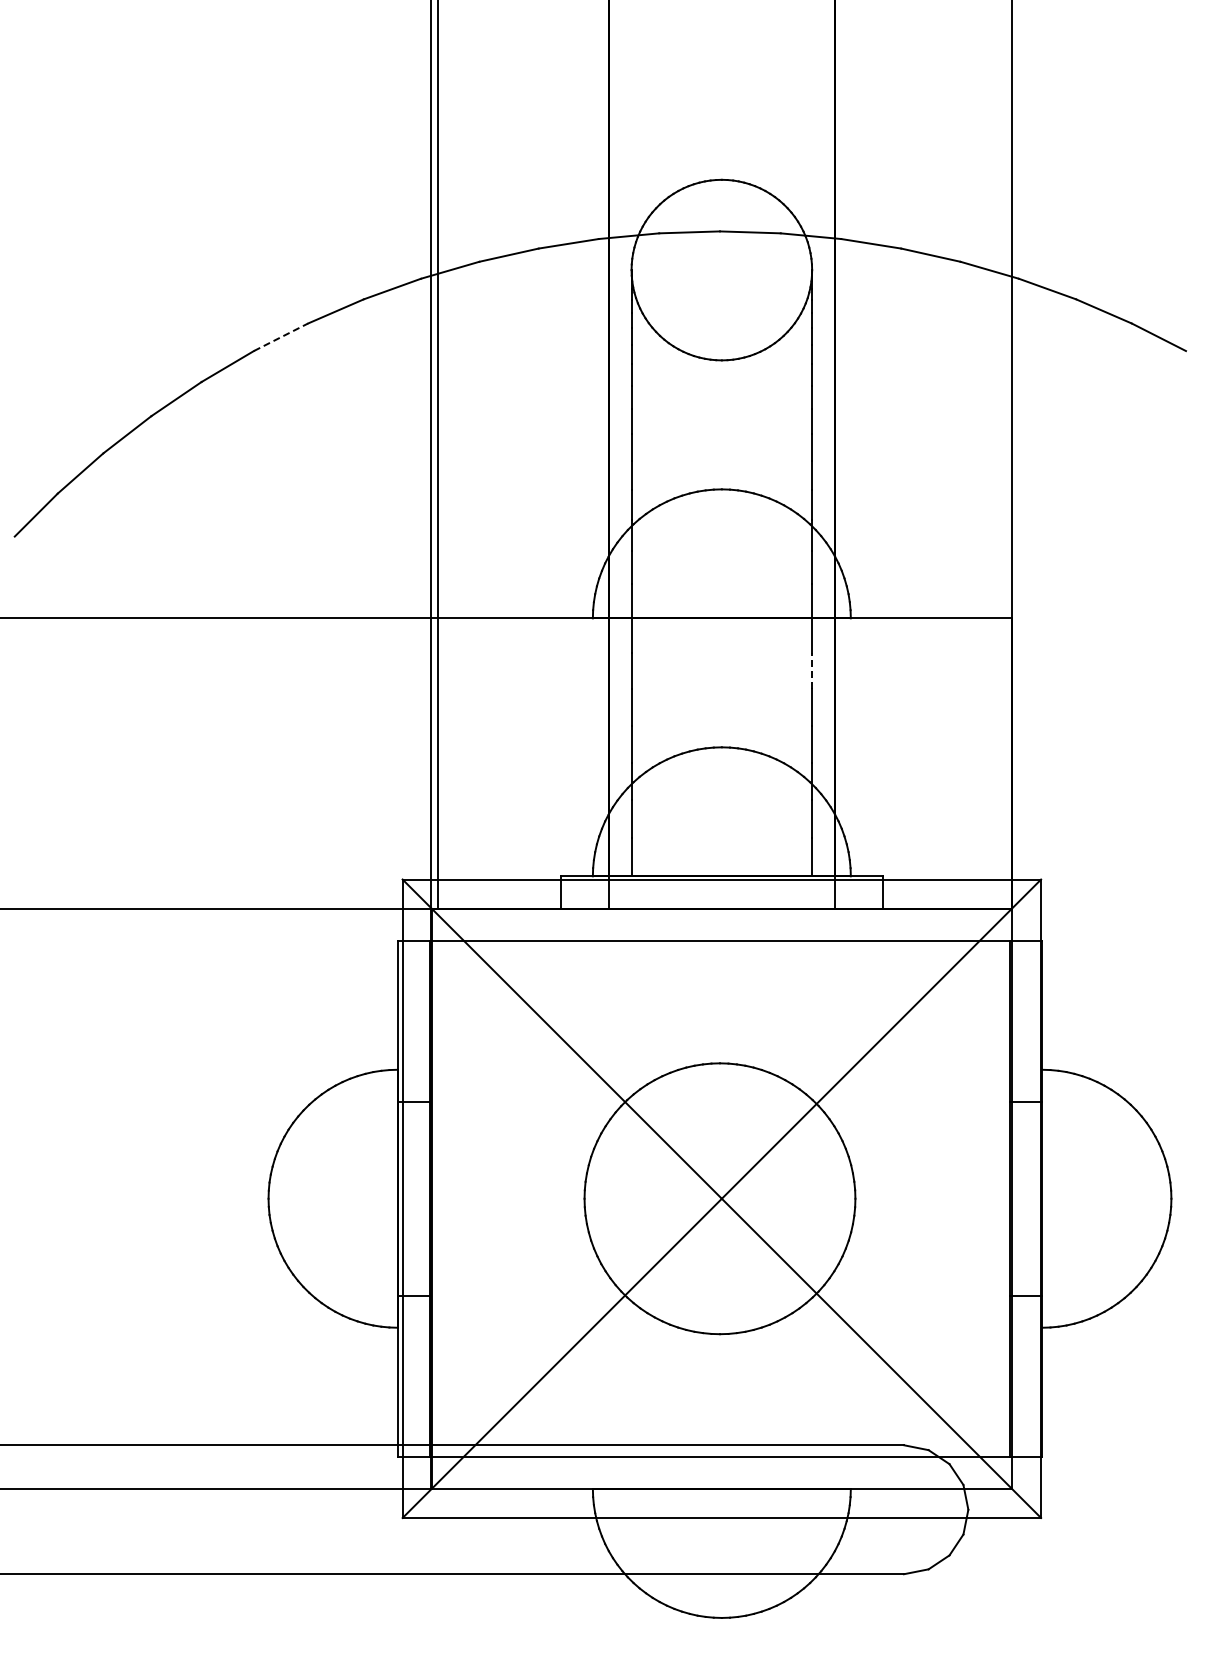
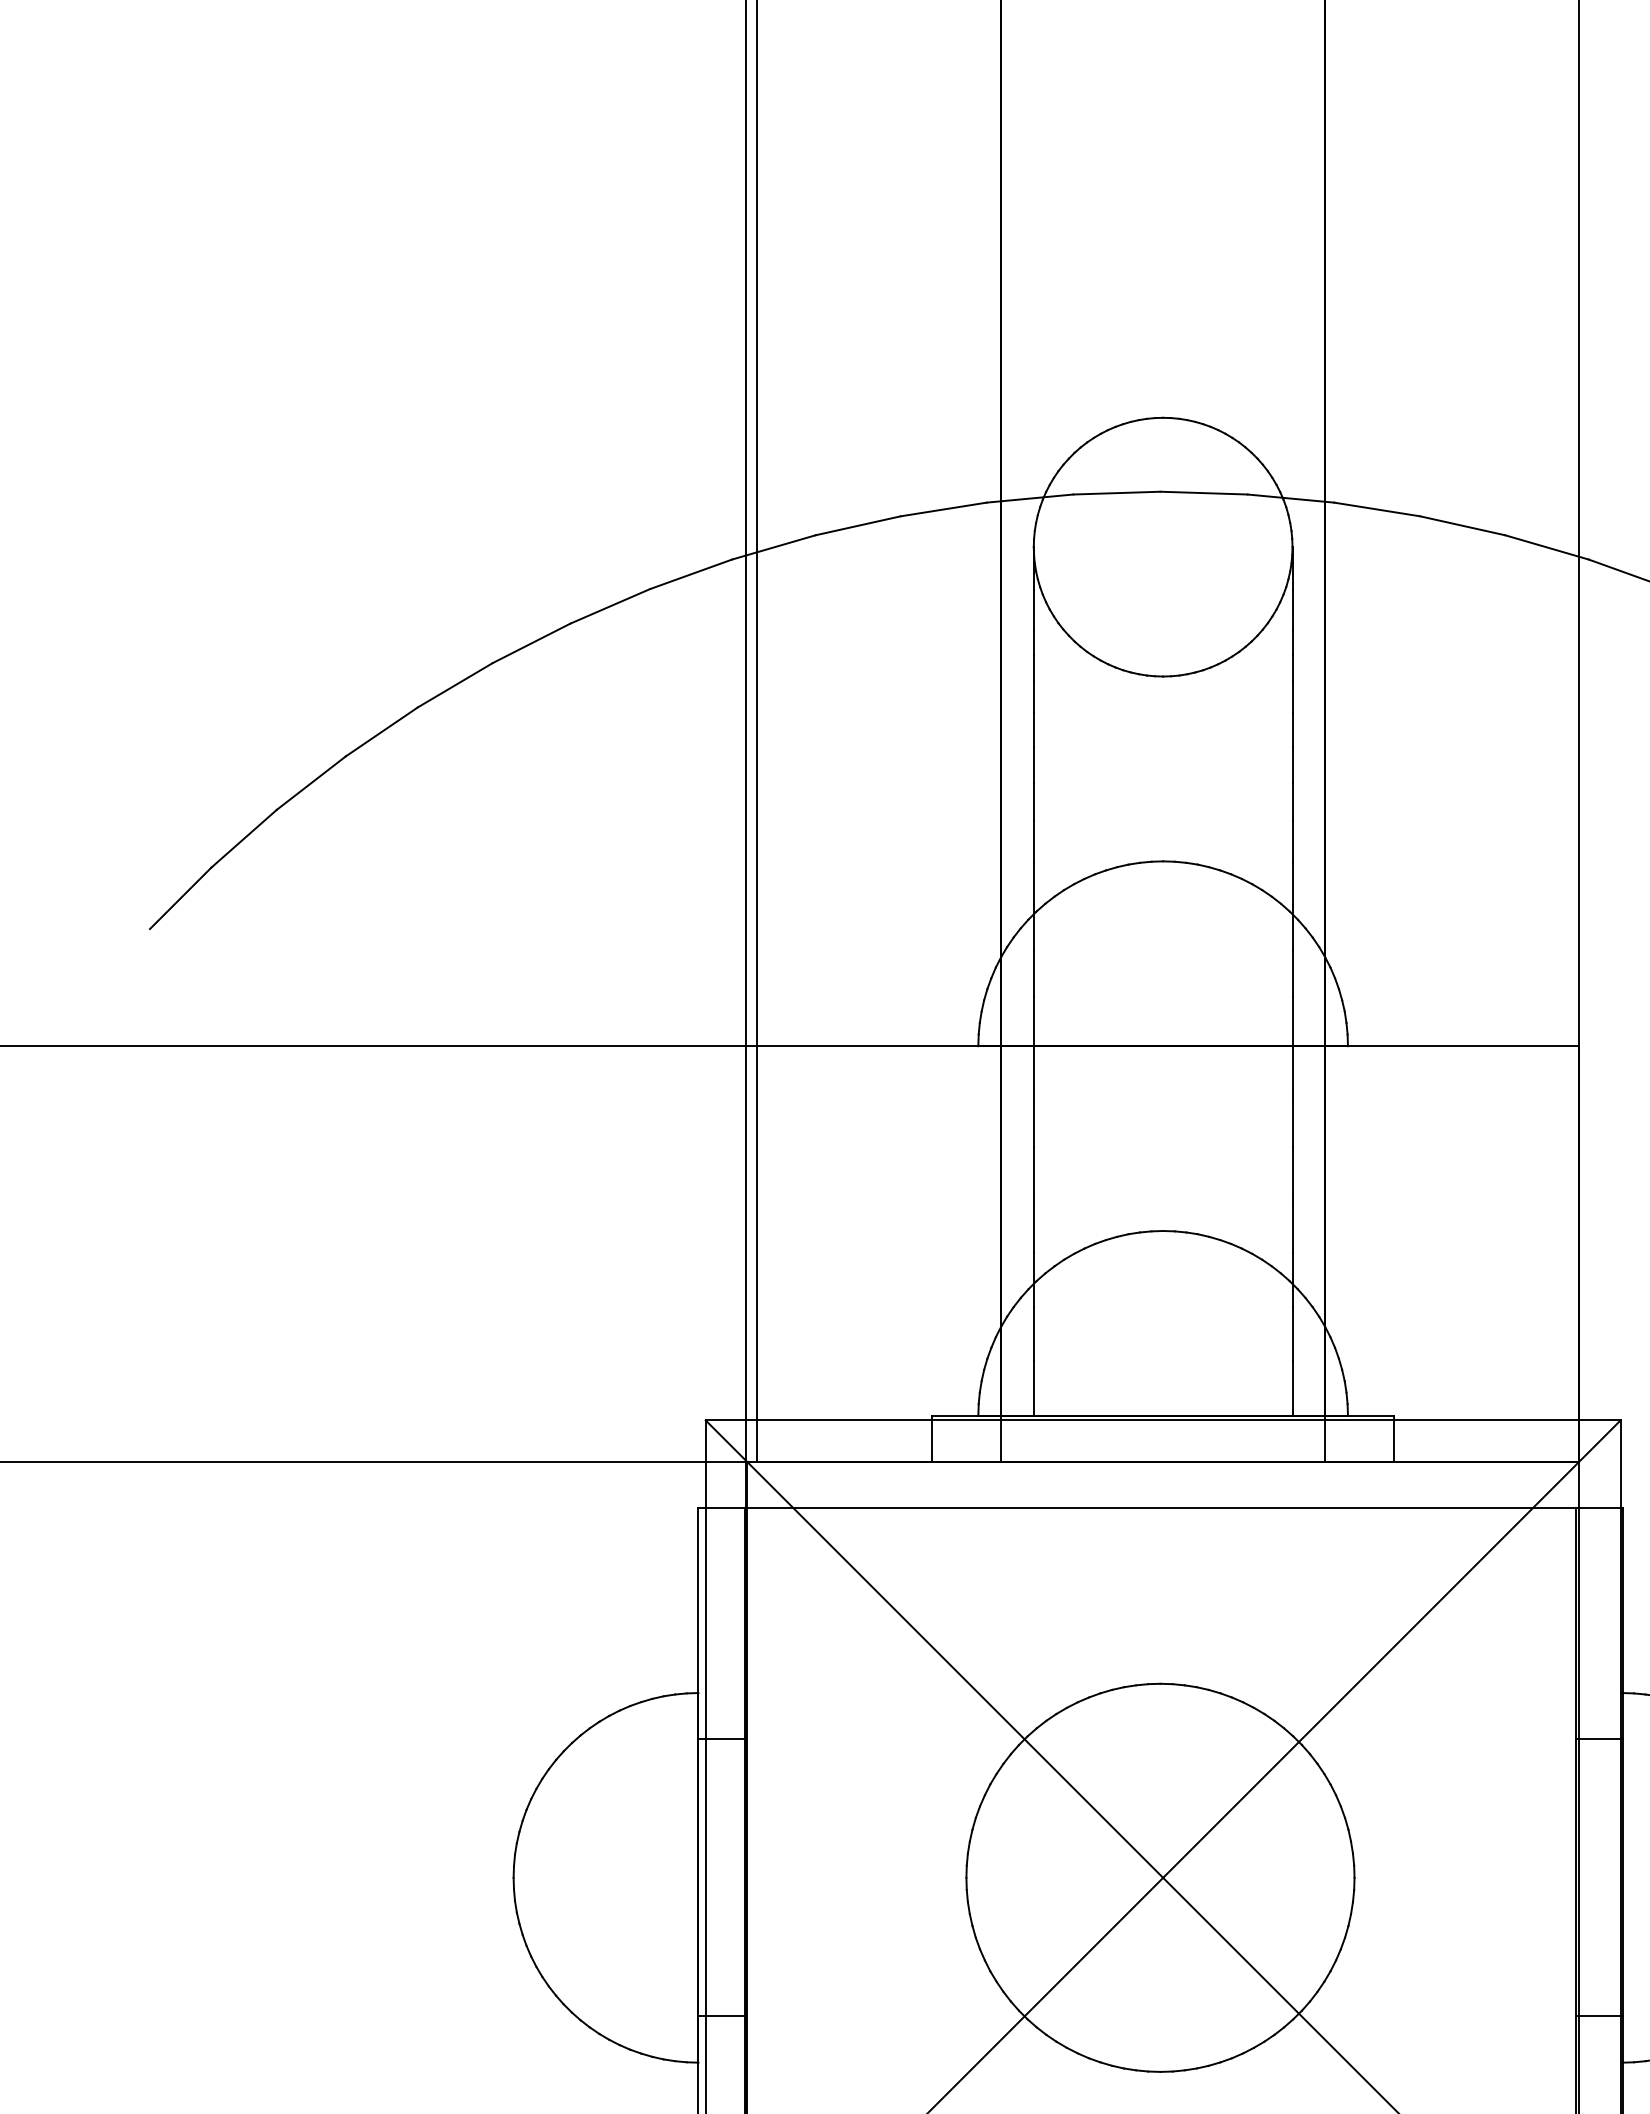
line: (281, 337) -> (532, 643), dashed -> solid
line: (812, 671) -> (1293, 1122), dashed -> solid

